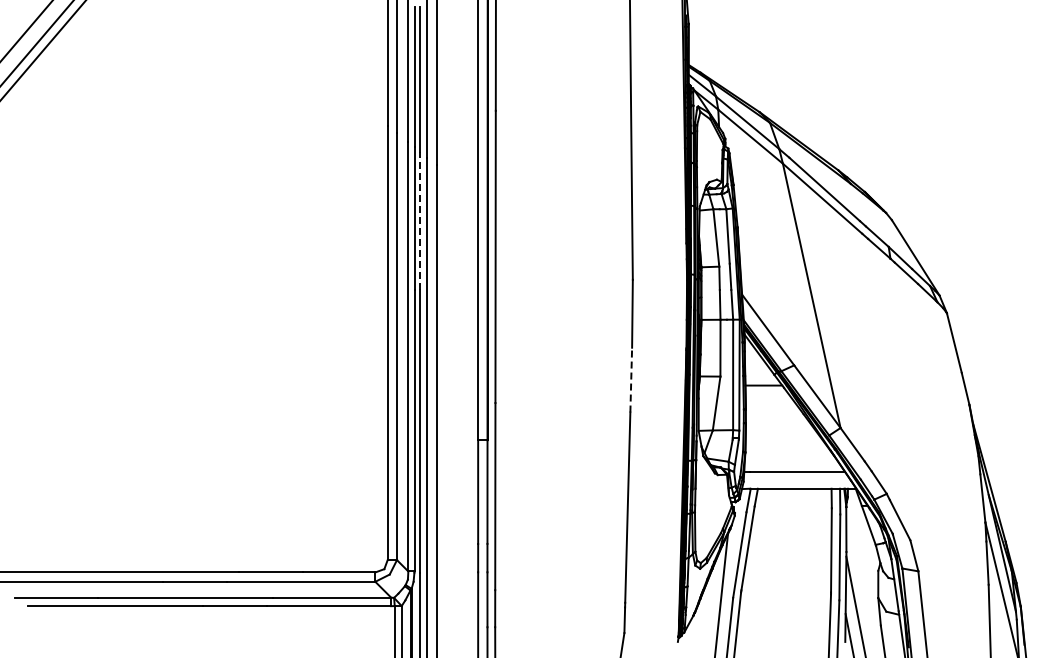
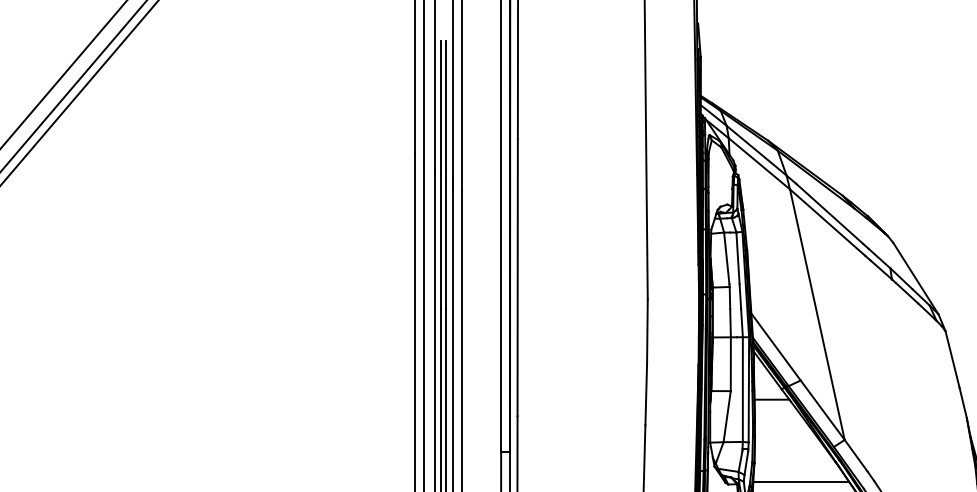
line: (420, 220) -> (446, 243), dashed -> solid
line: (631, 379) -> (646, 393), dashed -> solid

